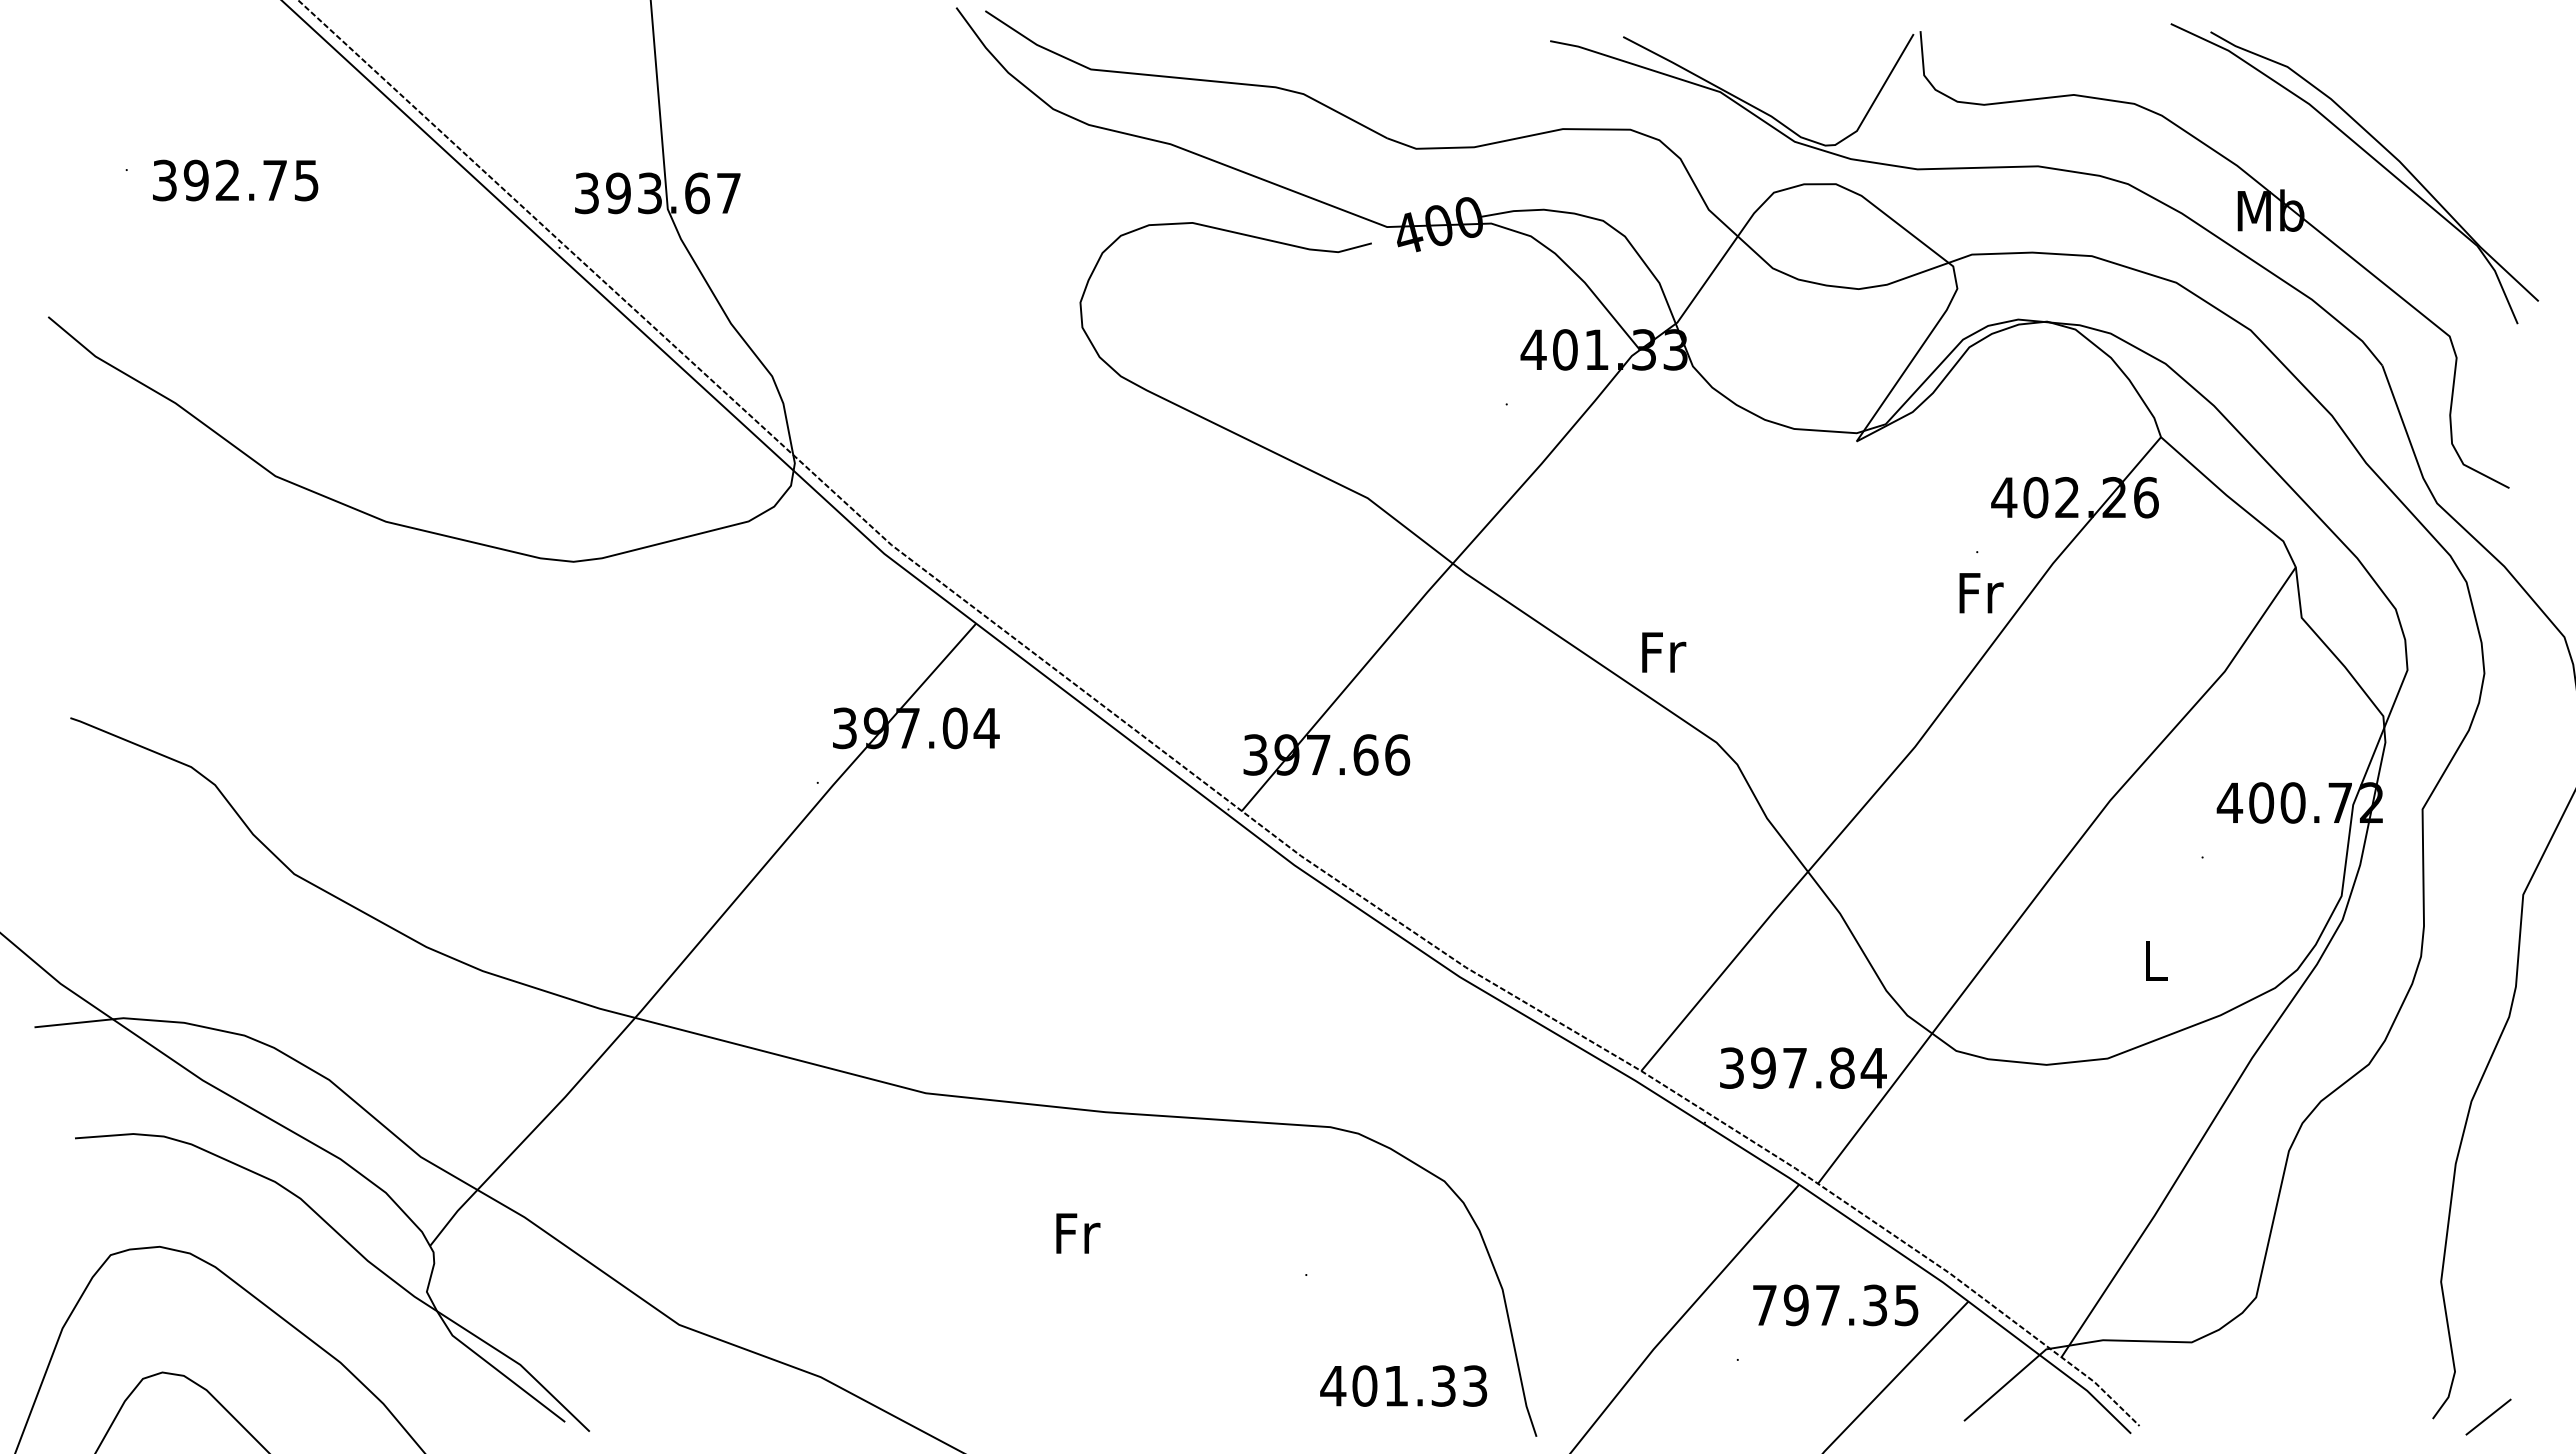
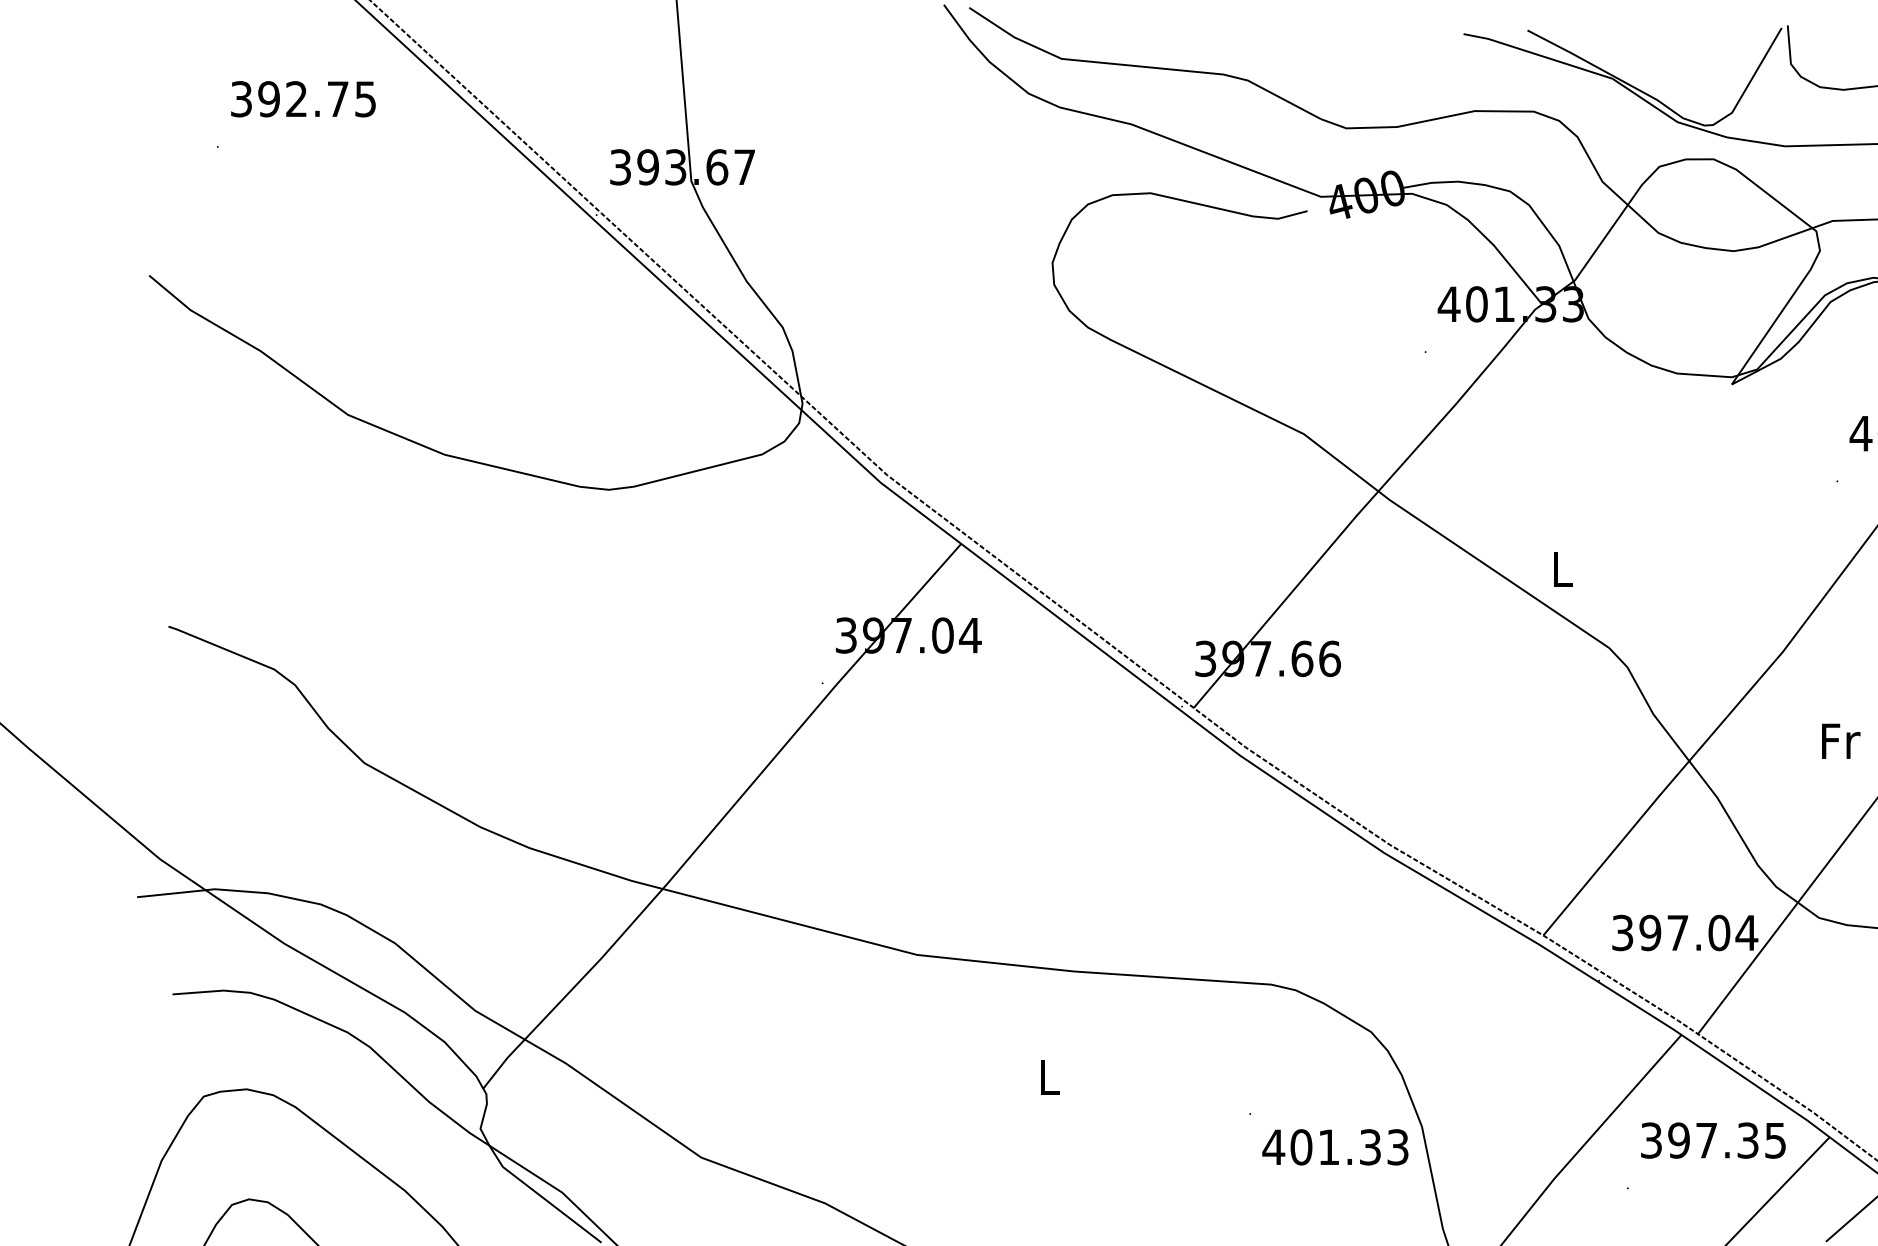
text: (235, 180) -> (303, 99), moved
text: (1981, 593) -> (1841, 741), moved
text: (1664, 652) -> (1563, 569), Fr -> L
text: (1842, 1067) -> (1719, 932), 397.84 -> 397.04
text: (1078, 1233) -> (1050, 1077), Fr -> L
text: (1764, 1305) -> (1651, 1140), 797.35 -> 397.35
text: (1403, 1385) -> (1335, 1146), moved

